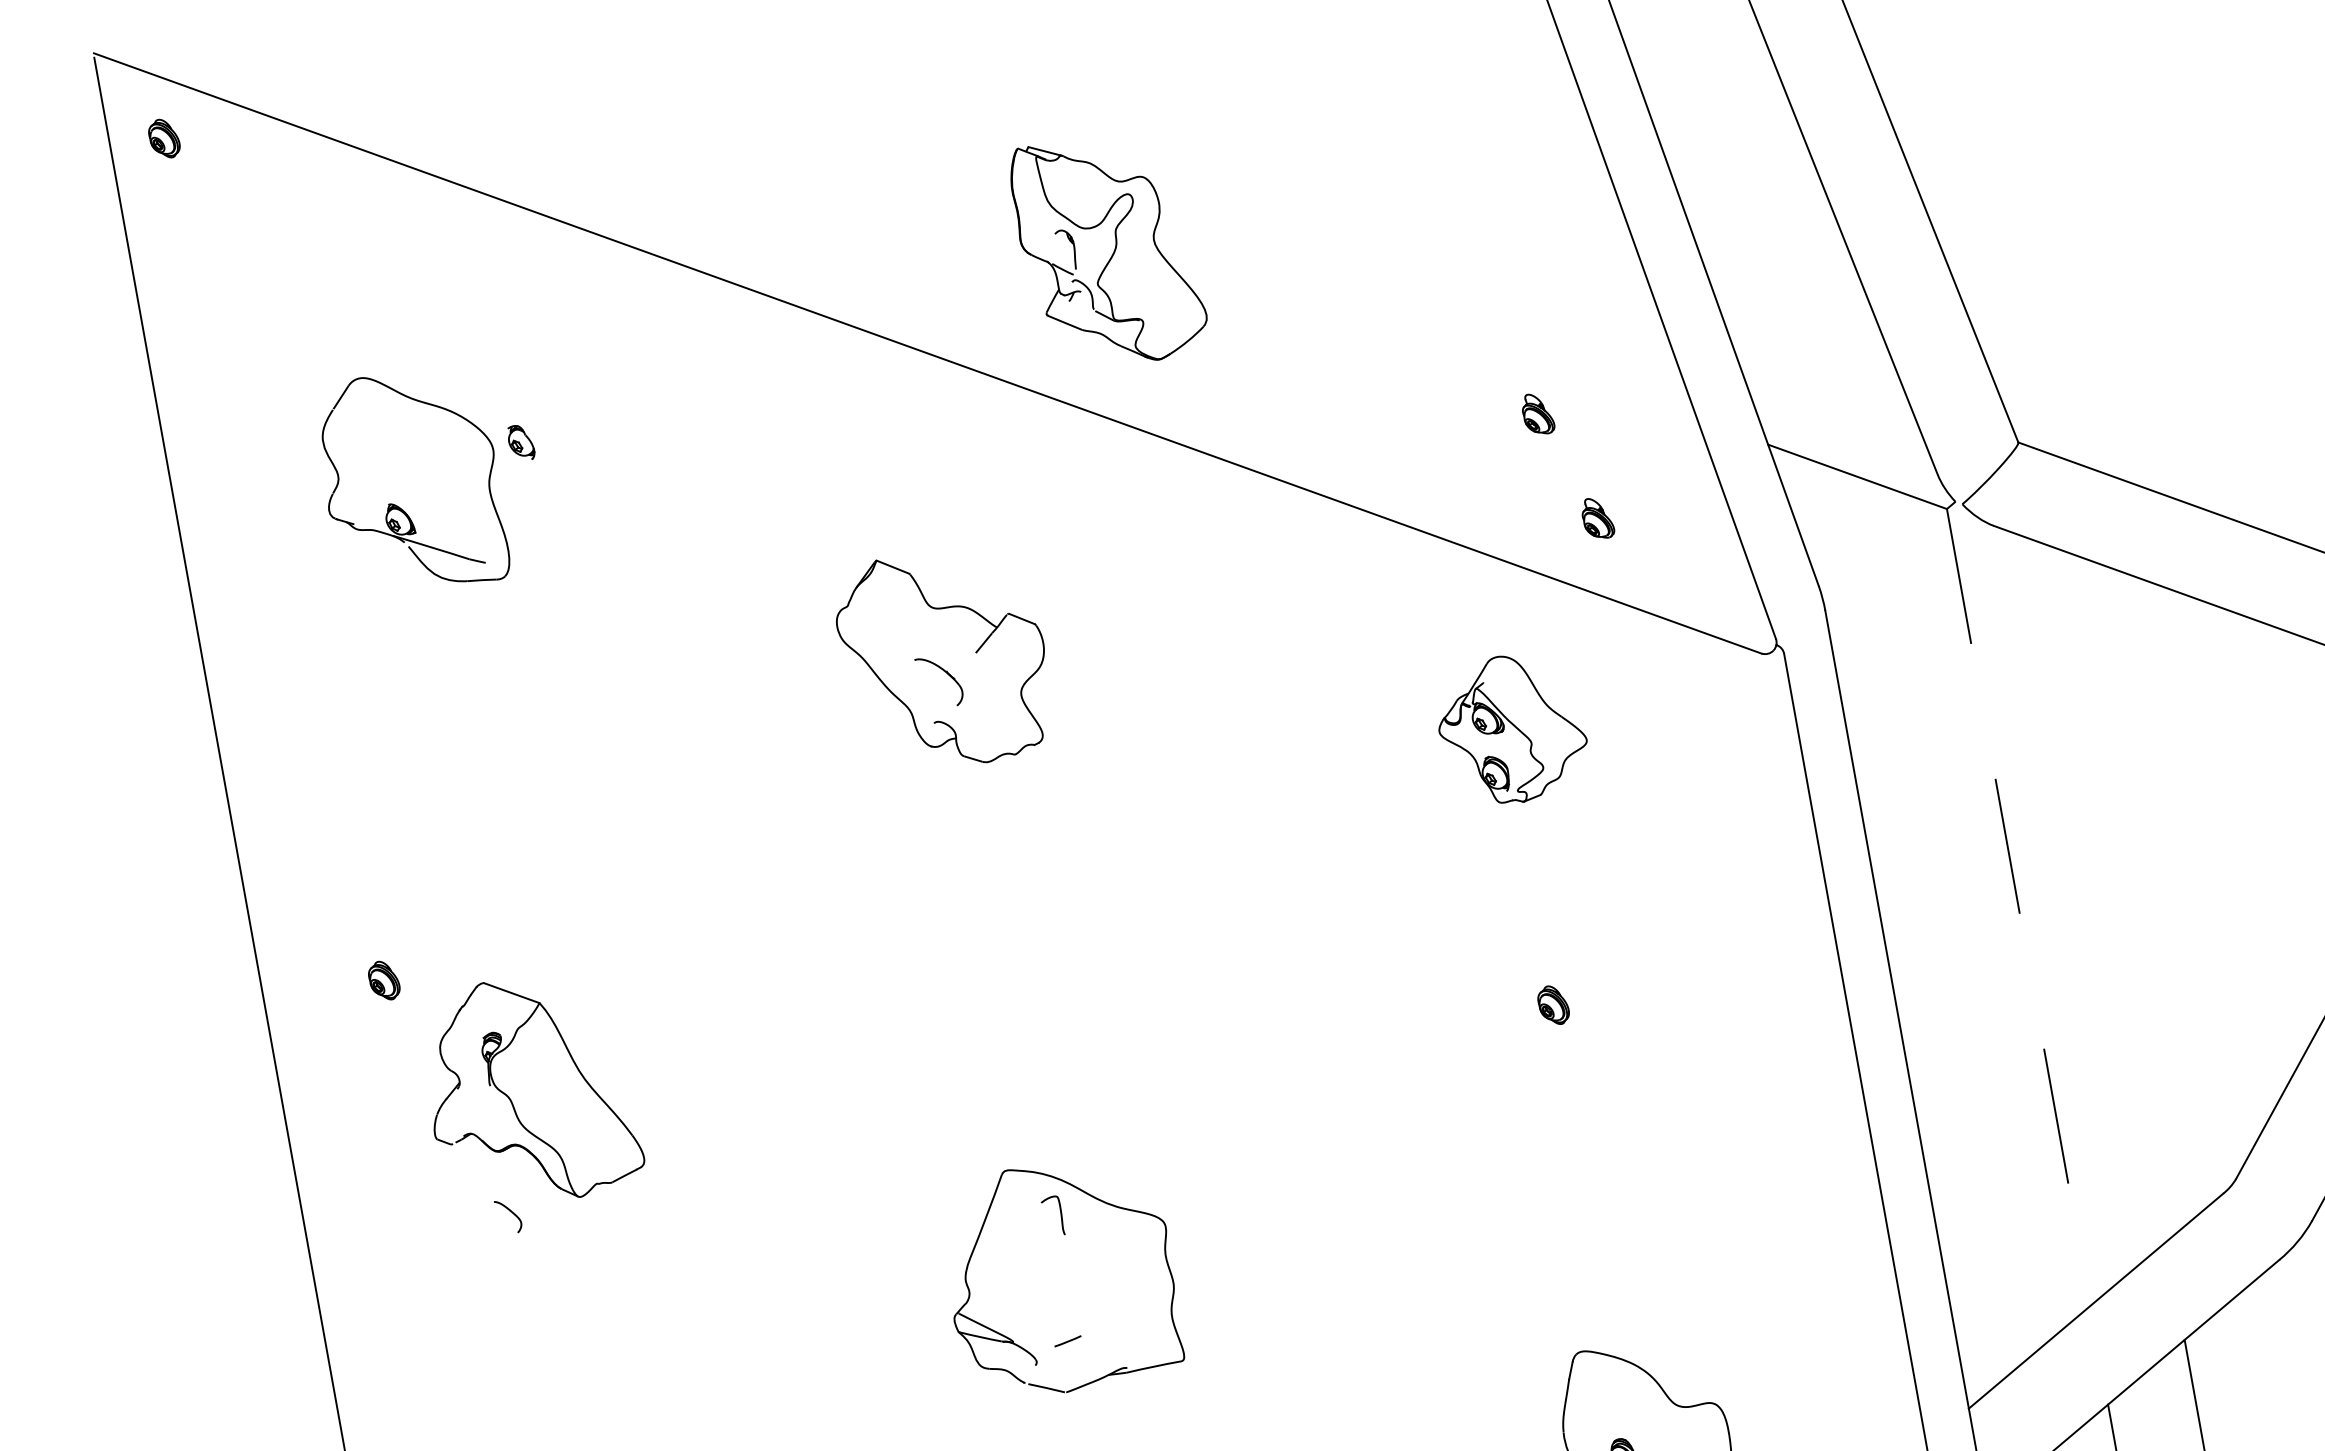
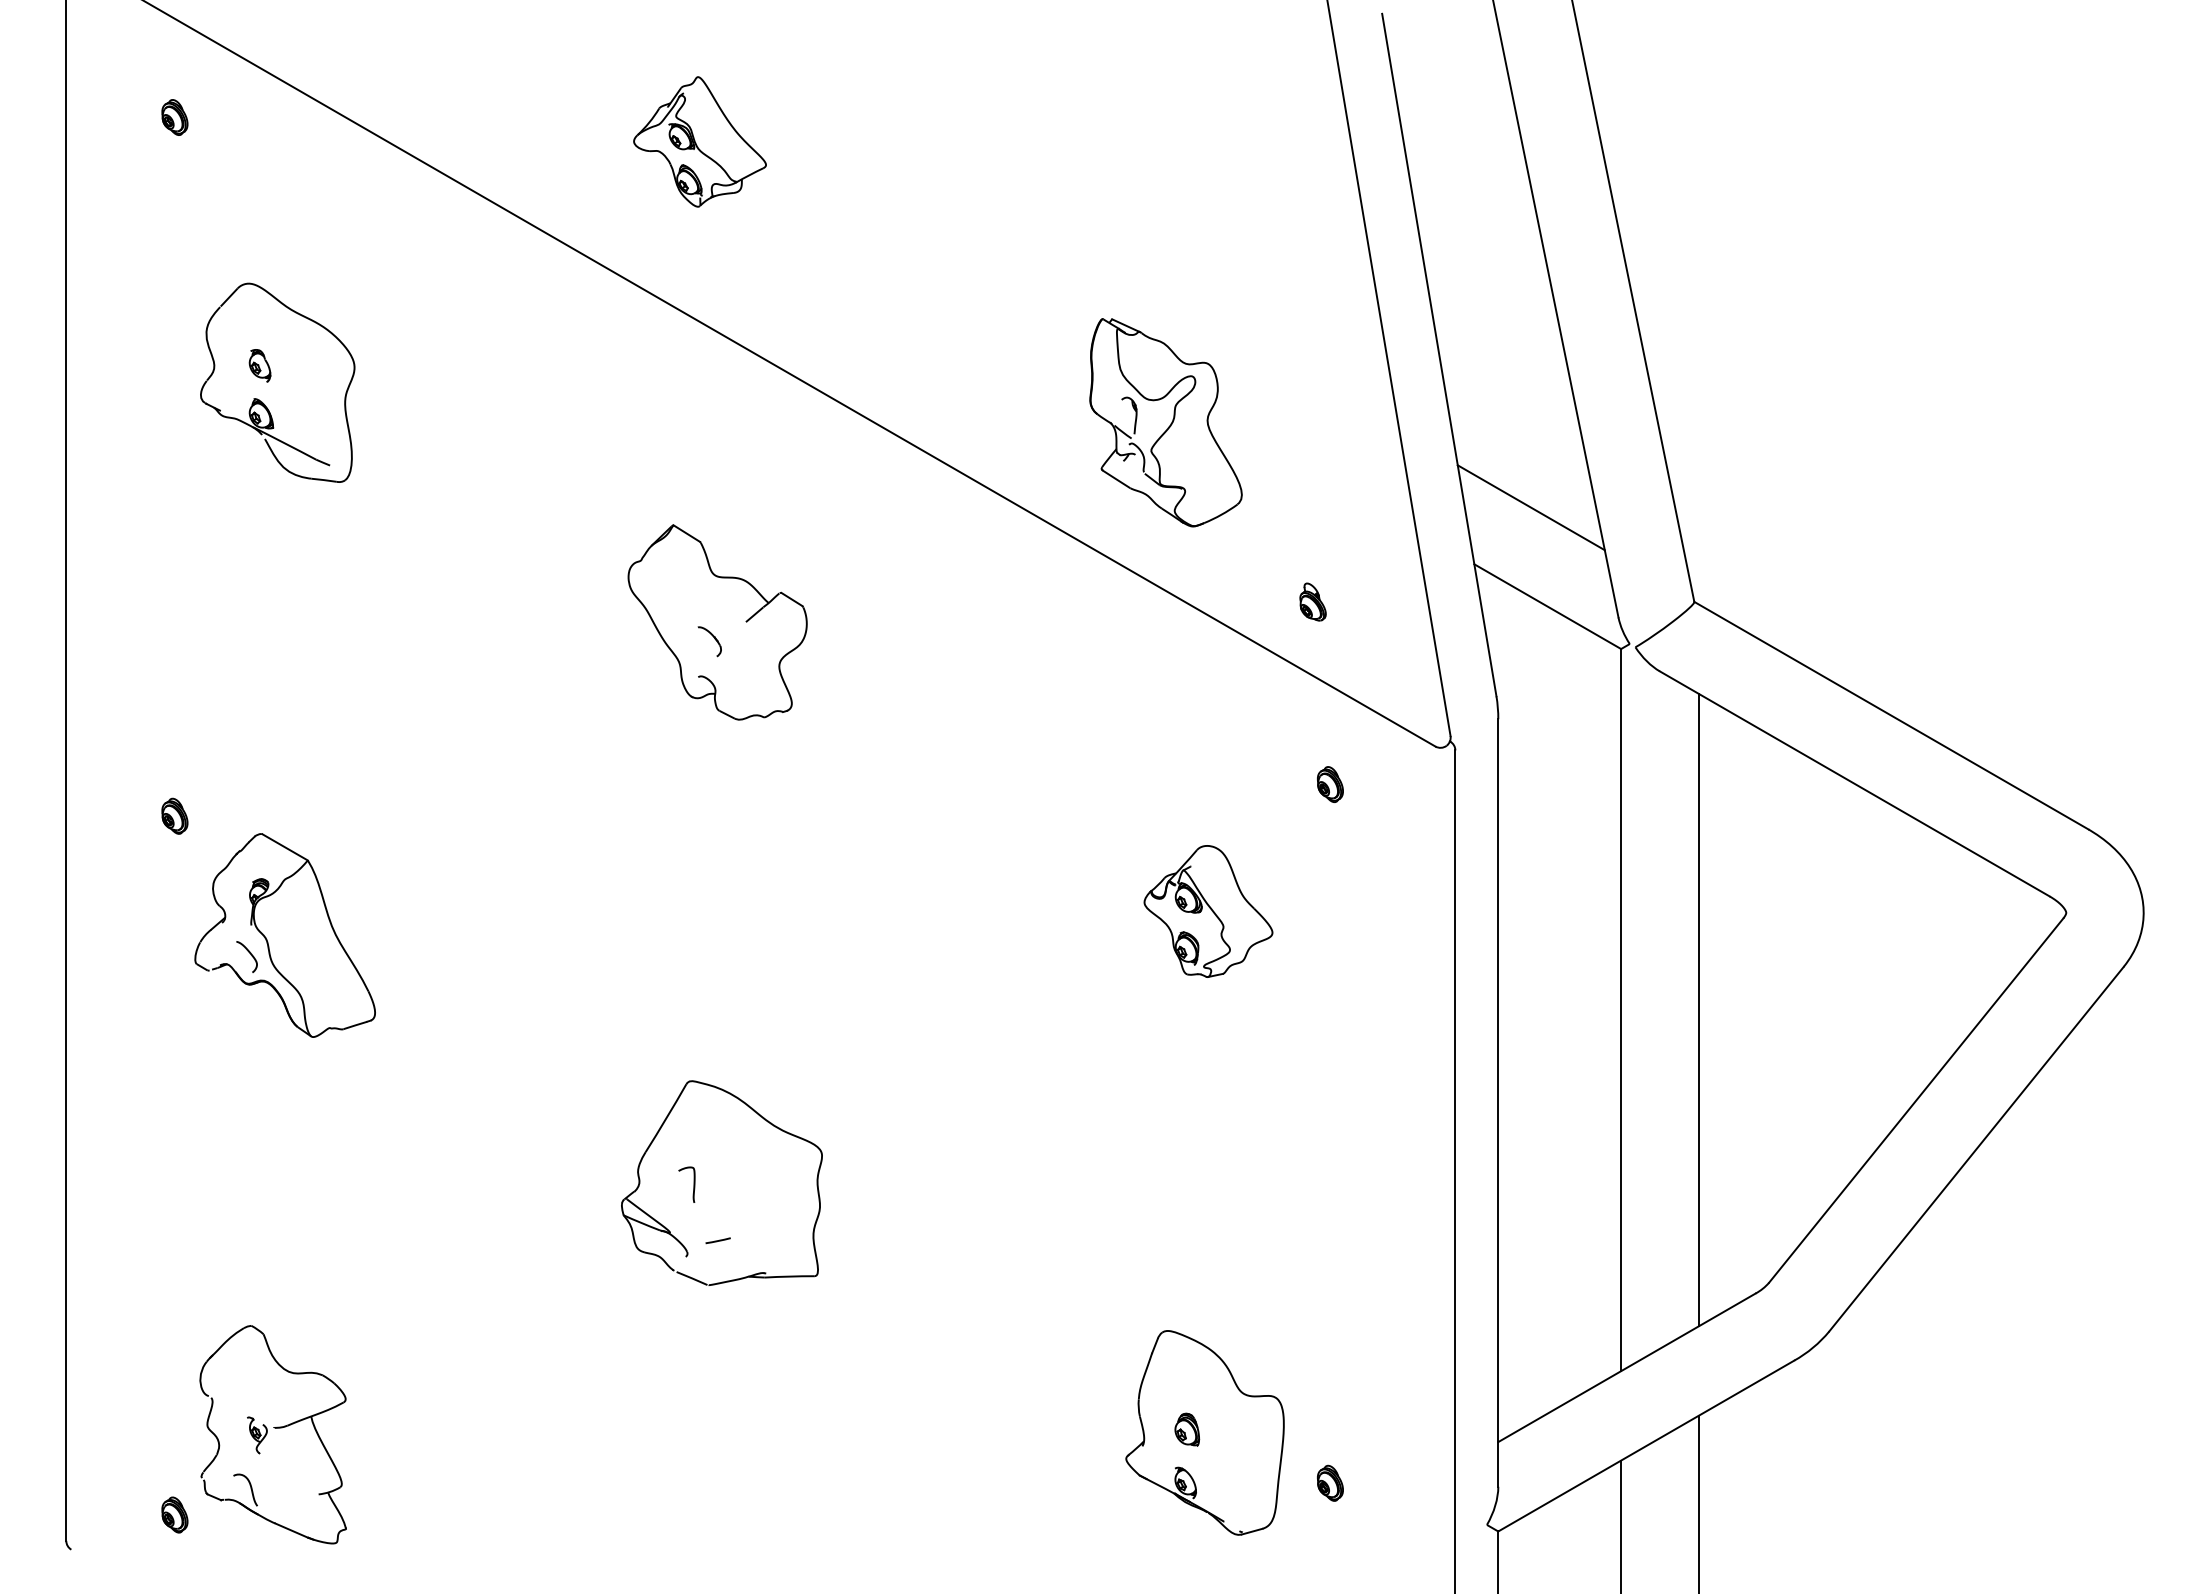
part: (829, 131) -> (699, 141), added
part: (163, 138) -> (174, 117), moved
part: (1107, 250) -> (1165, 422), moved
line: (1818, 370) -> (1530, 507), added
part: (1537, 413) -> (1276, 500), removed
part: (520, 442) -> (259, 365), moved
part: (939, 681) -> (709, 641), size x0.62
part: (1511, 729) -> (1208, 911), moved
line: (2103, 891) -> (1698, 1009), added
line: (2019, 907) -> (1621, 1010), dashed -> solid
part: (1553, 1005) -> (1330, 784), moved
curve: (510, 1212) -> (249, 953), moved
curve: (1060, 1214) -> (693, 1184), moved

